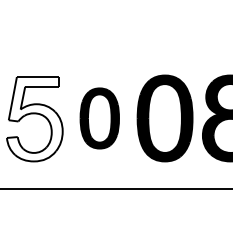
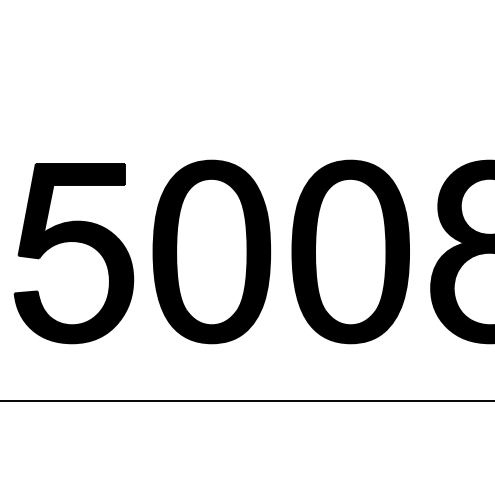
part: (99, 118) -> (211, 252), size x1.43
fill: (34, 119) -> (73, 254), added

